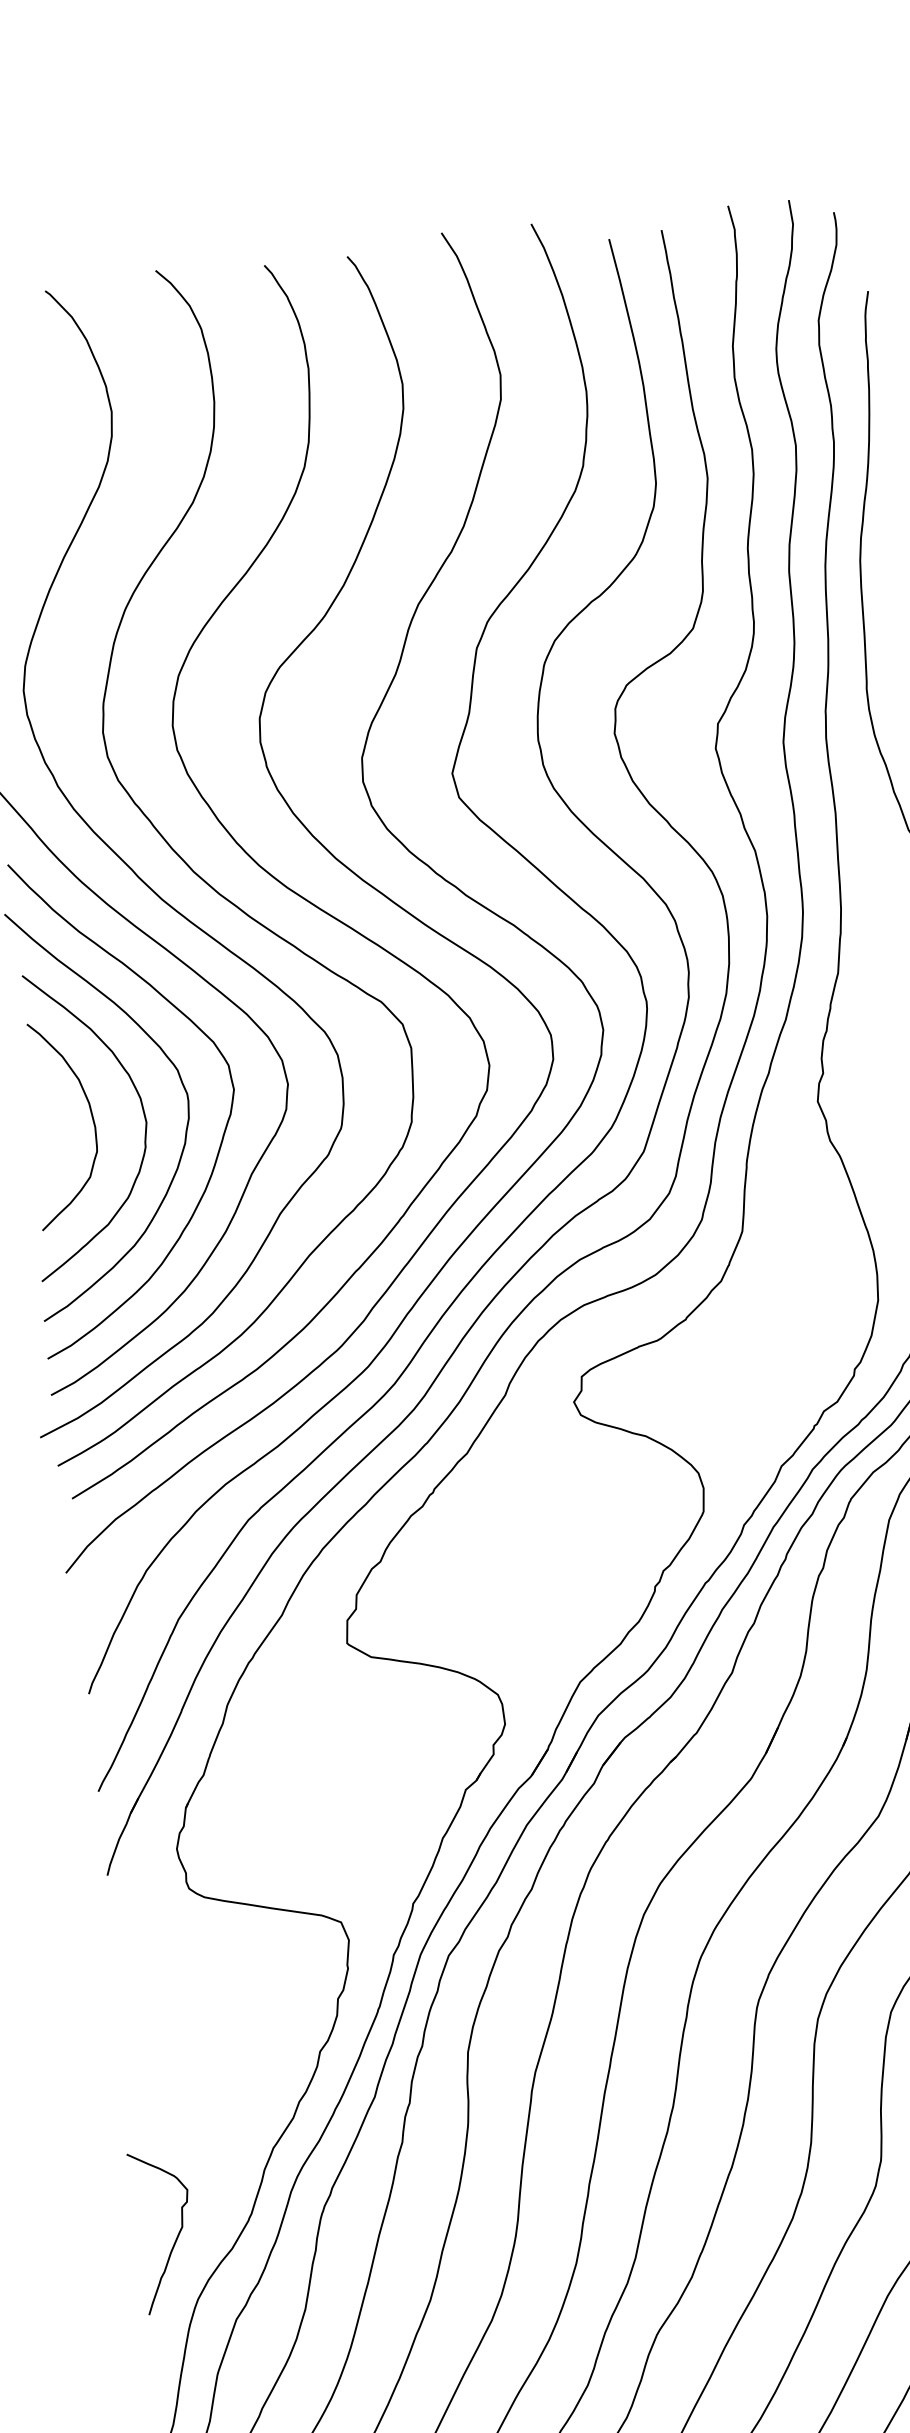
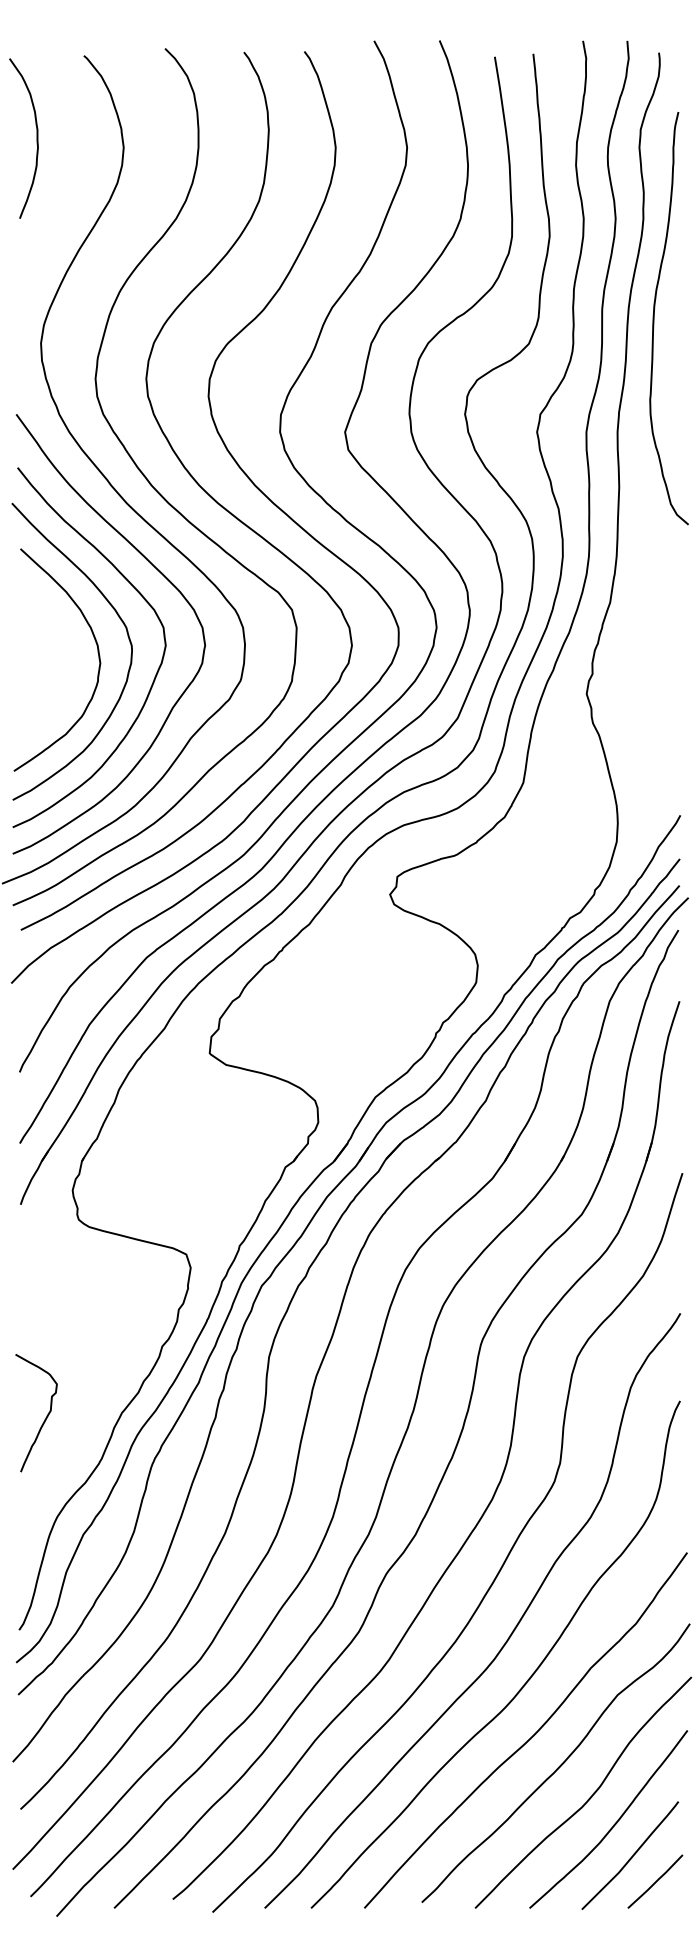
curve: (90, 1116) -> (60, 655), removed
curve: (175, 2236) -> (45, 1417), moved

